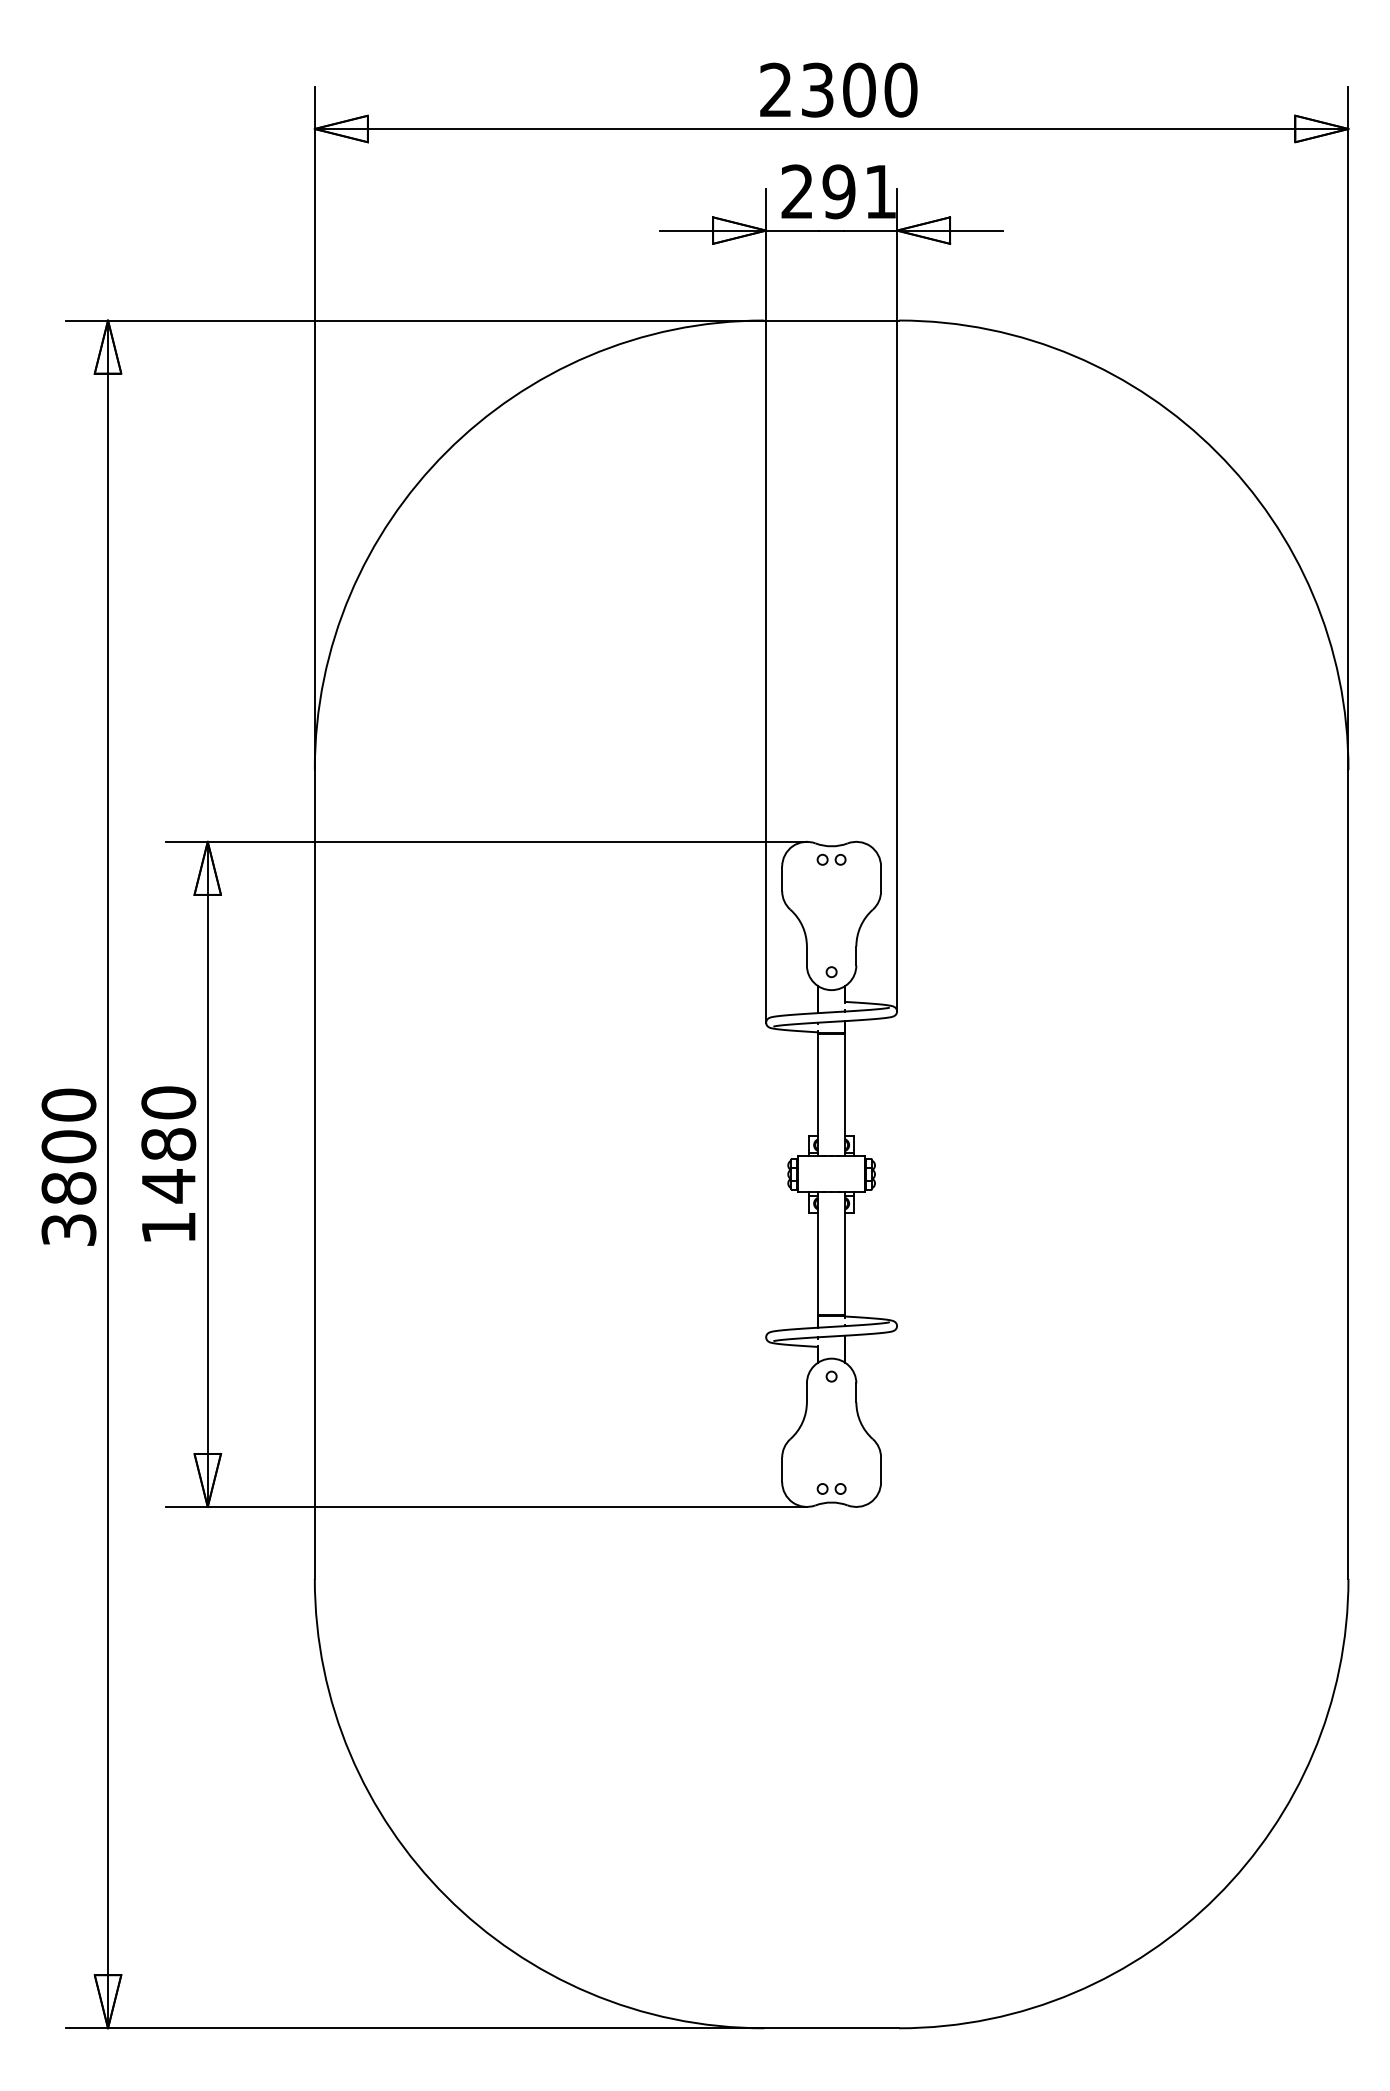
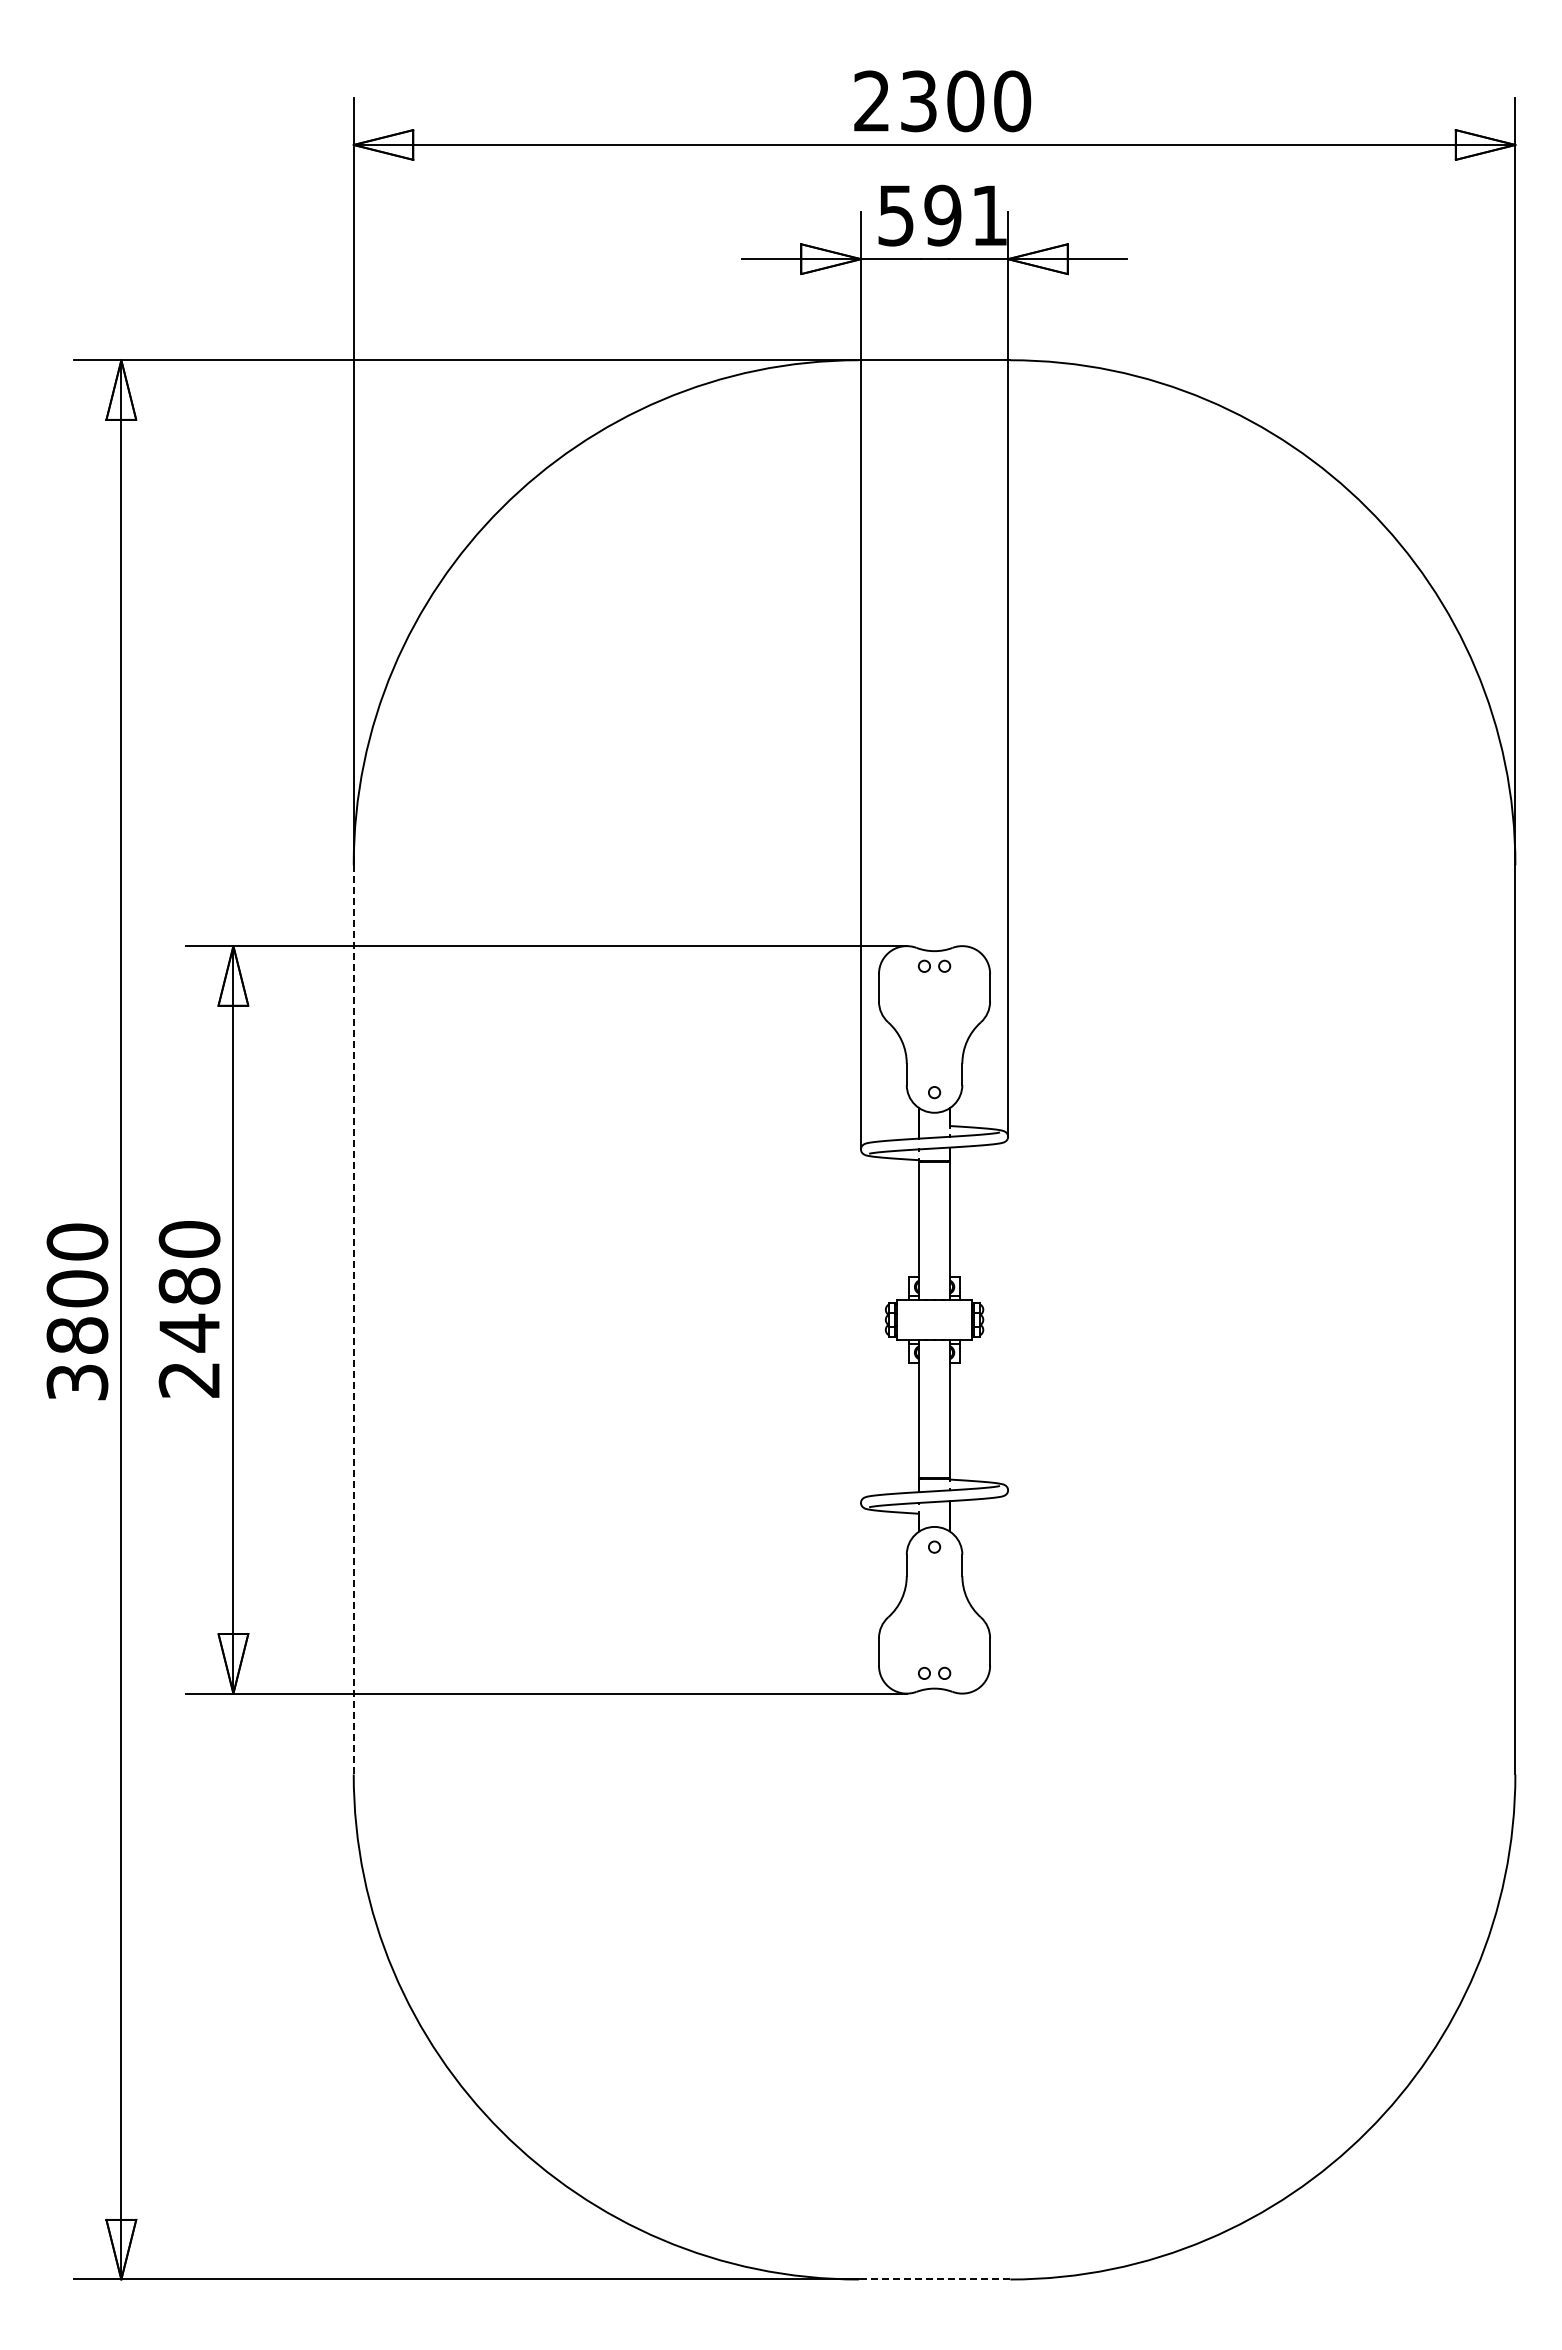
text: (796, 191) -> (895, 215), 291 -> 591
line: (314, 1174) -> (353, 1319), solid -> dashed
text: (167, 1228) -> (188, 1380), 1480 -> 2480
line: (831, 2028) -> (934, 2279), solid -> dashed

